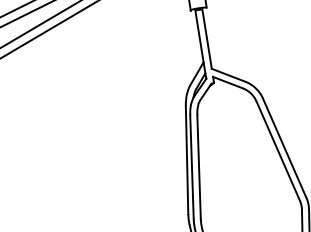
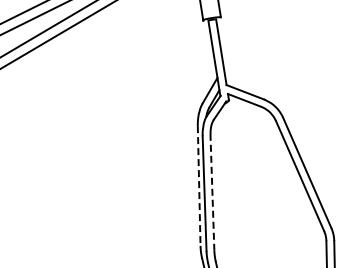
line: (187, 159) -> (199, 185), solid -> dashed
line: (199, 165) -> (212, 192), solid -> dashed

